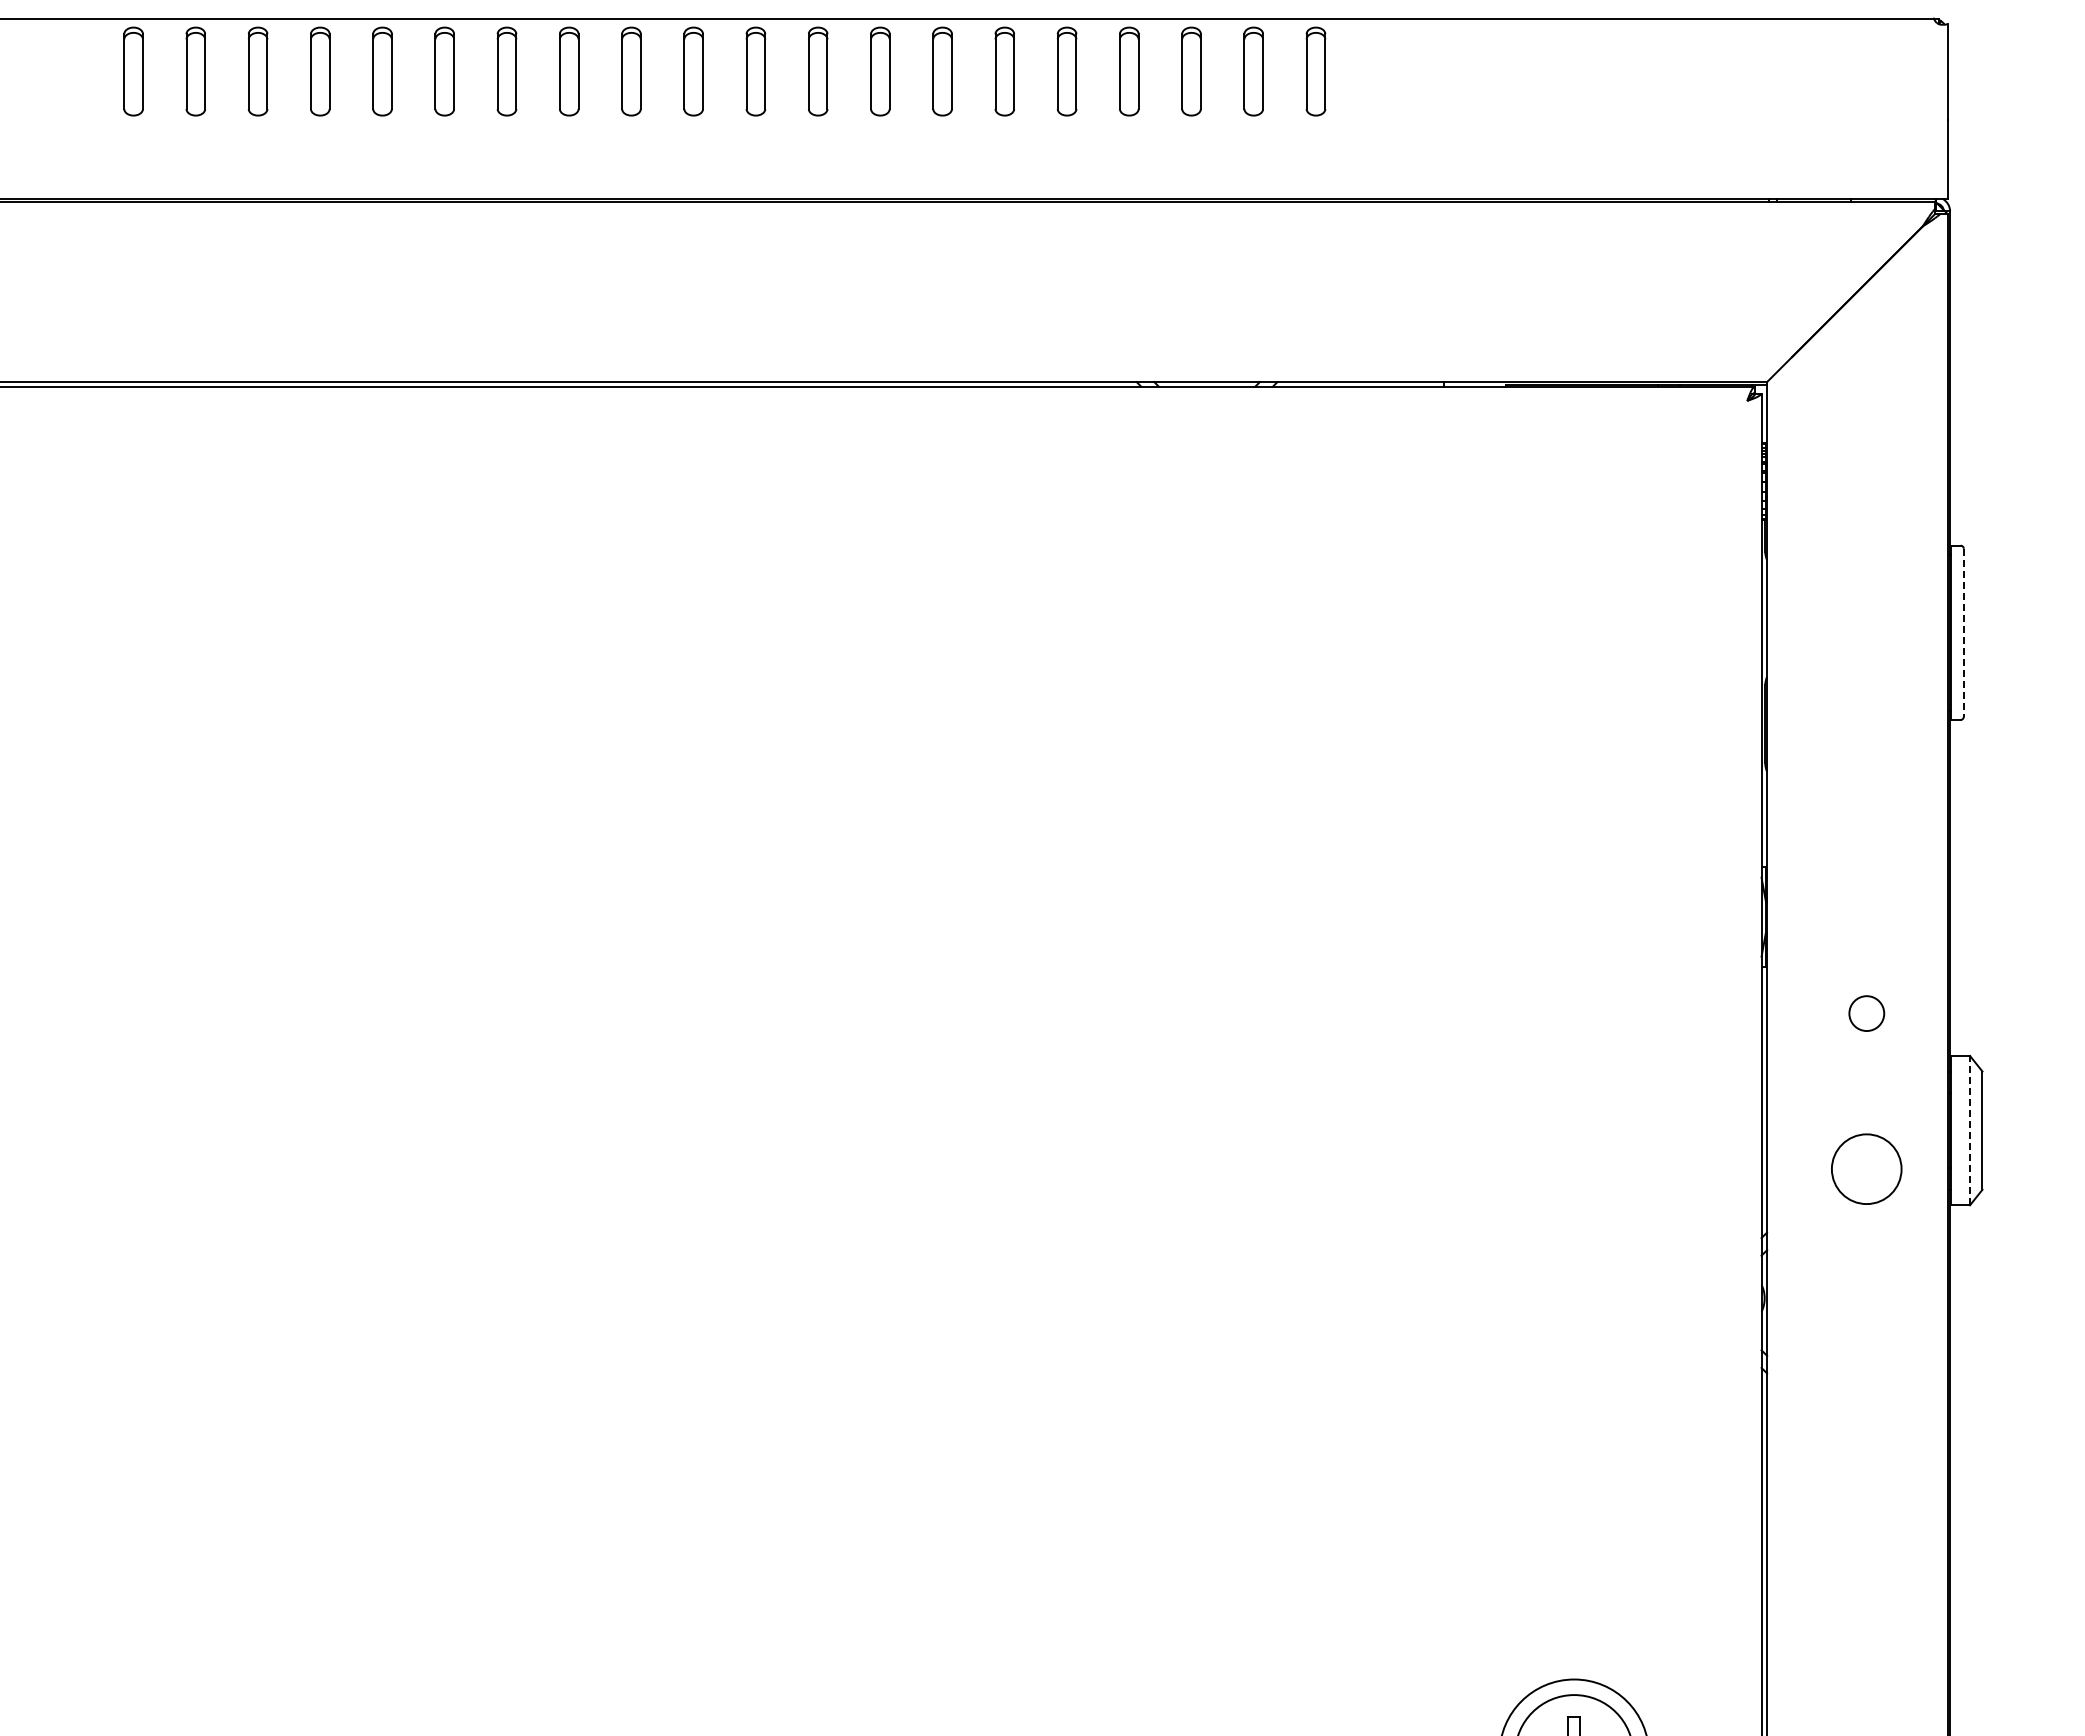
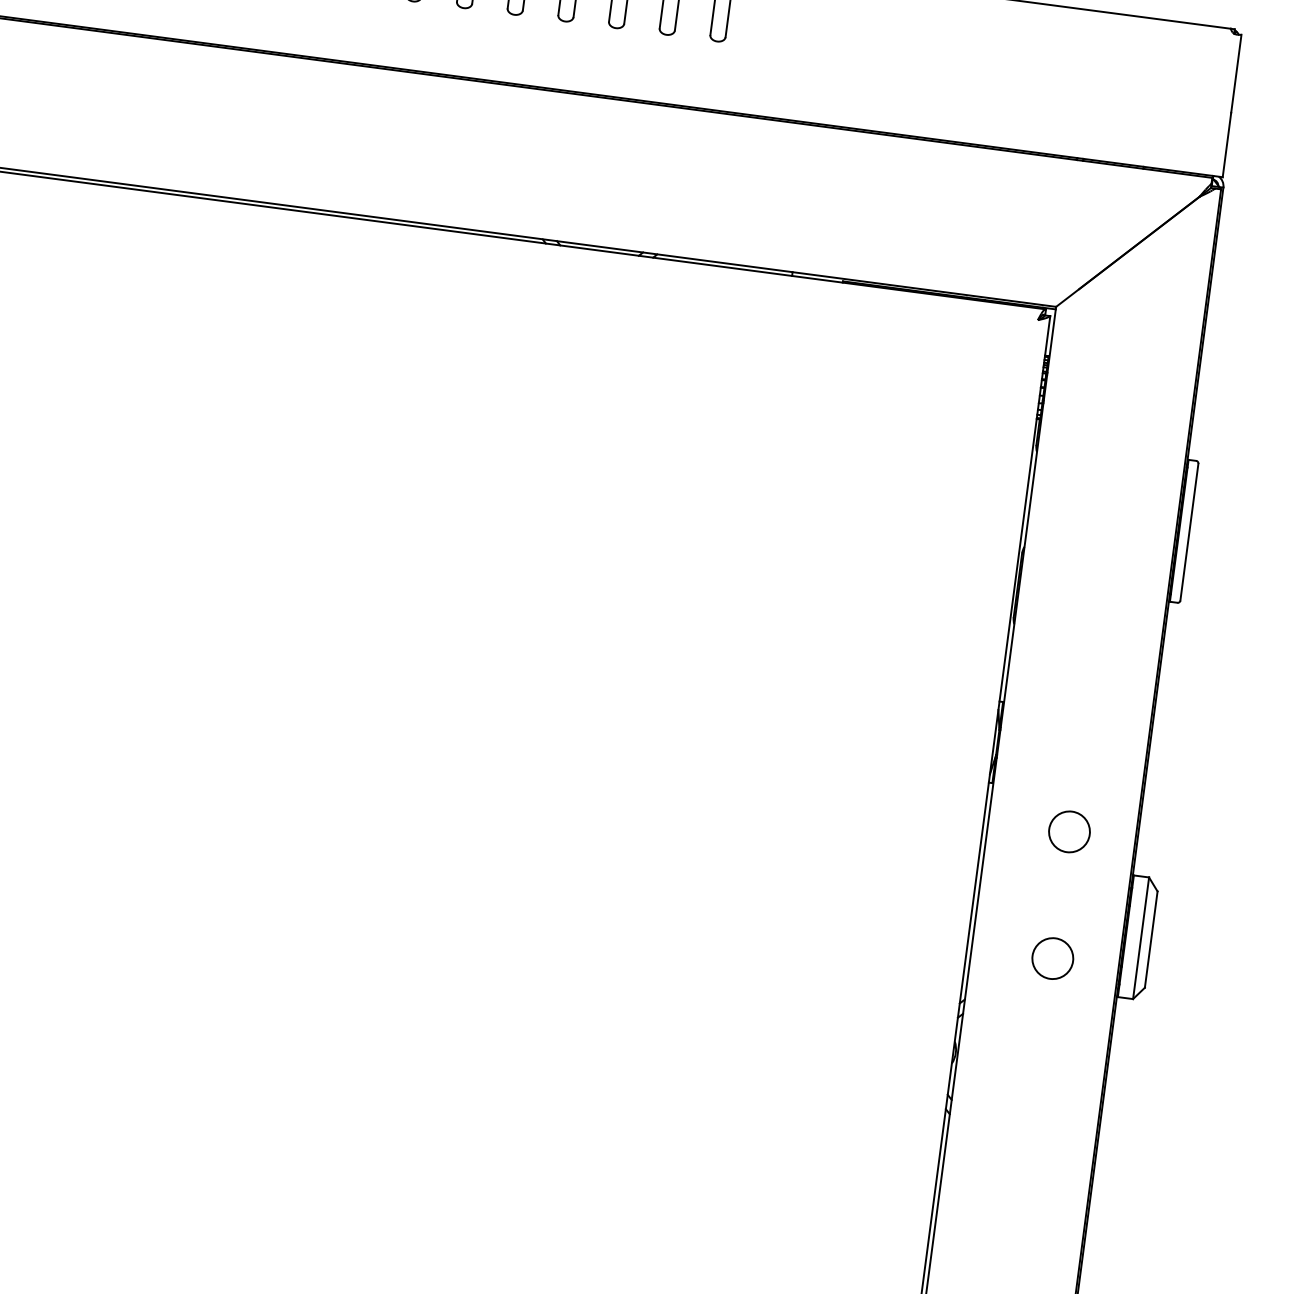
line: (1963, 633) -> (1189, 532), dashed -> solid
circle: (1866, 1013) -> (1069, 831), size x1.43
line: (1970, 1130) -> (1141, 938), dashed -> solid
circle: (1866, 1169) -> (1052, 958), size x0.71

